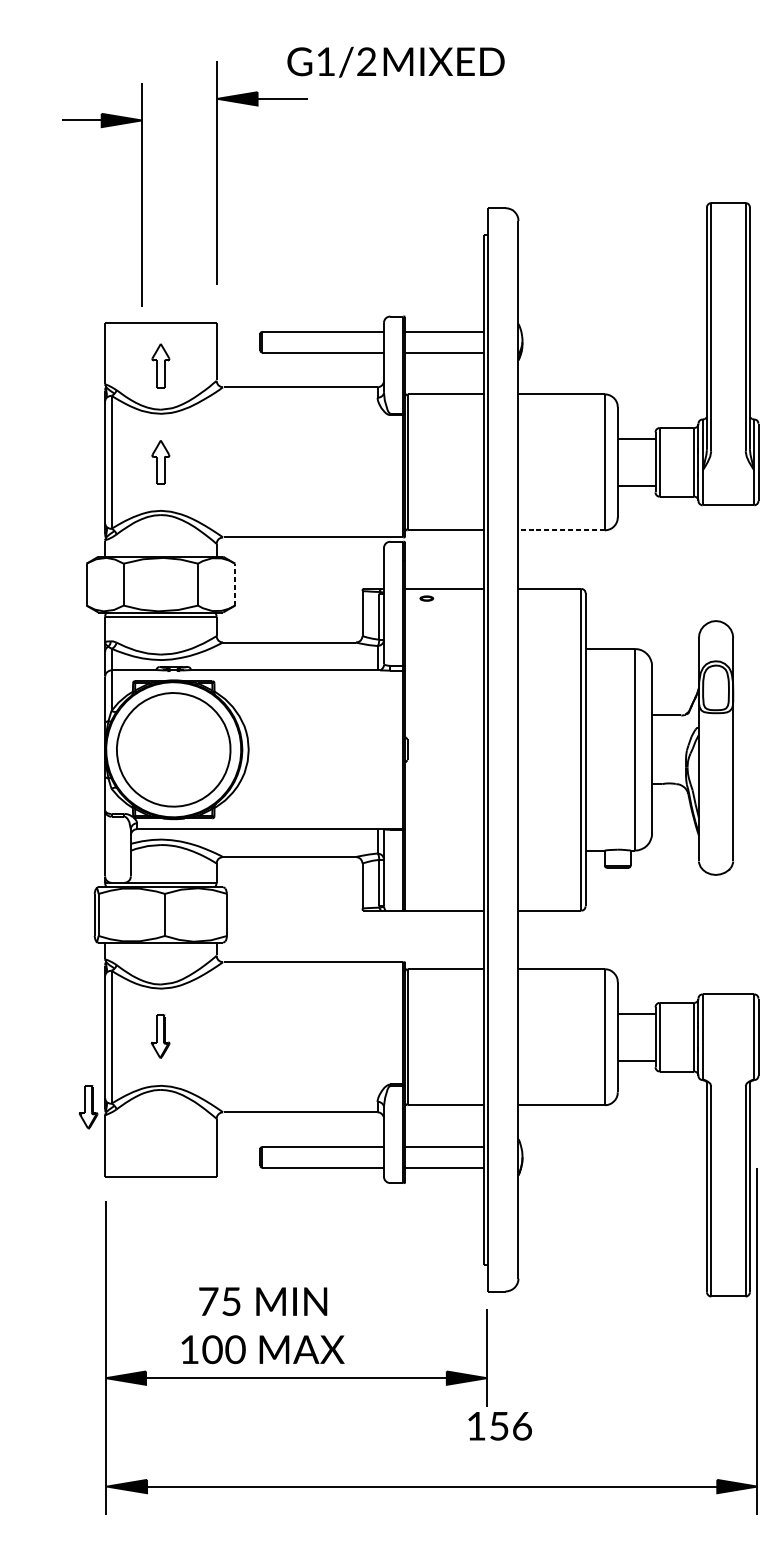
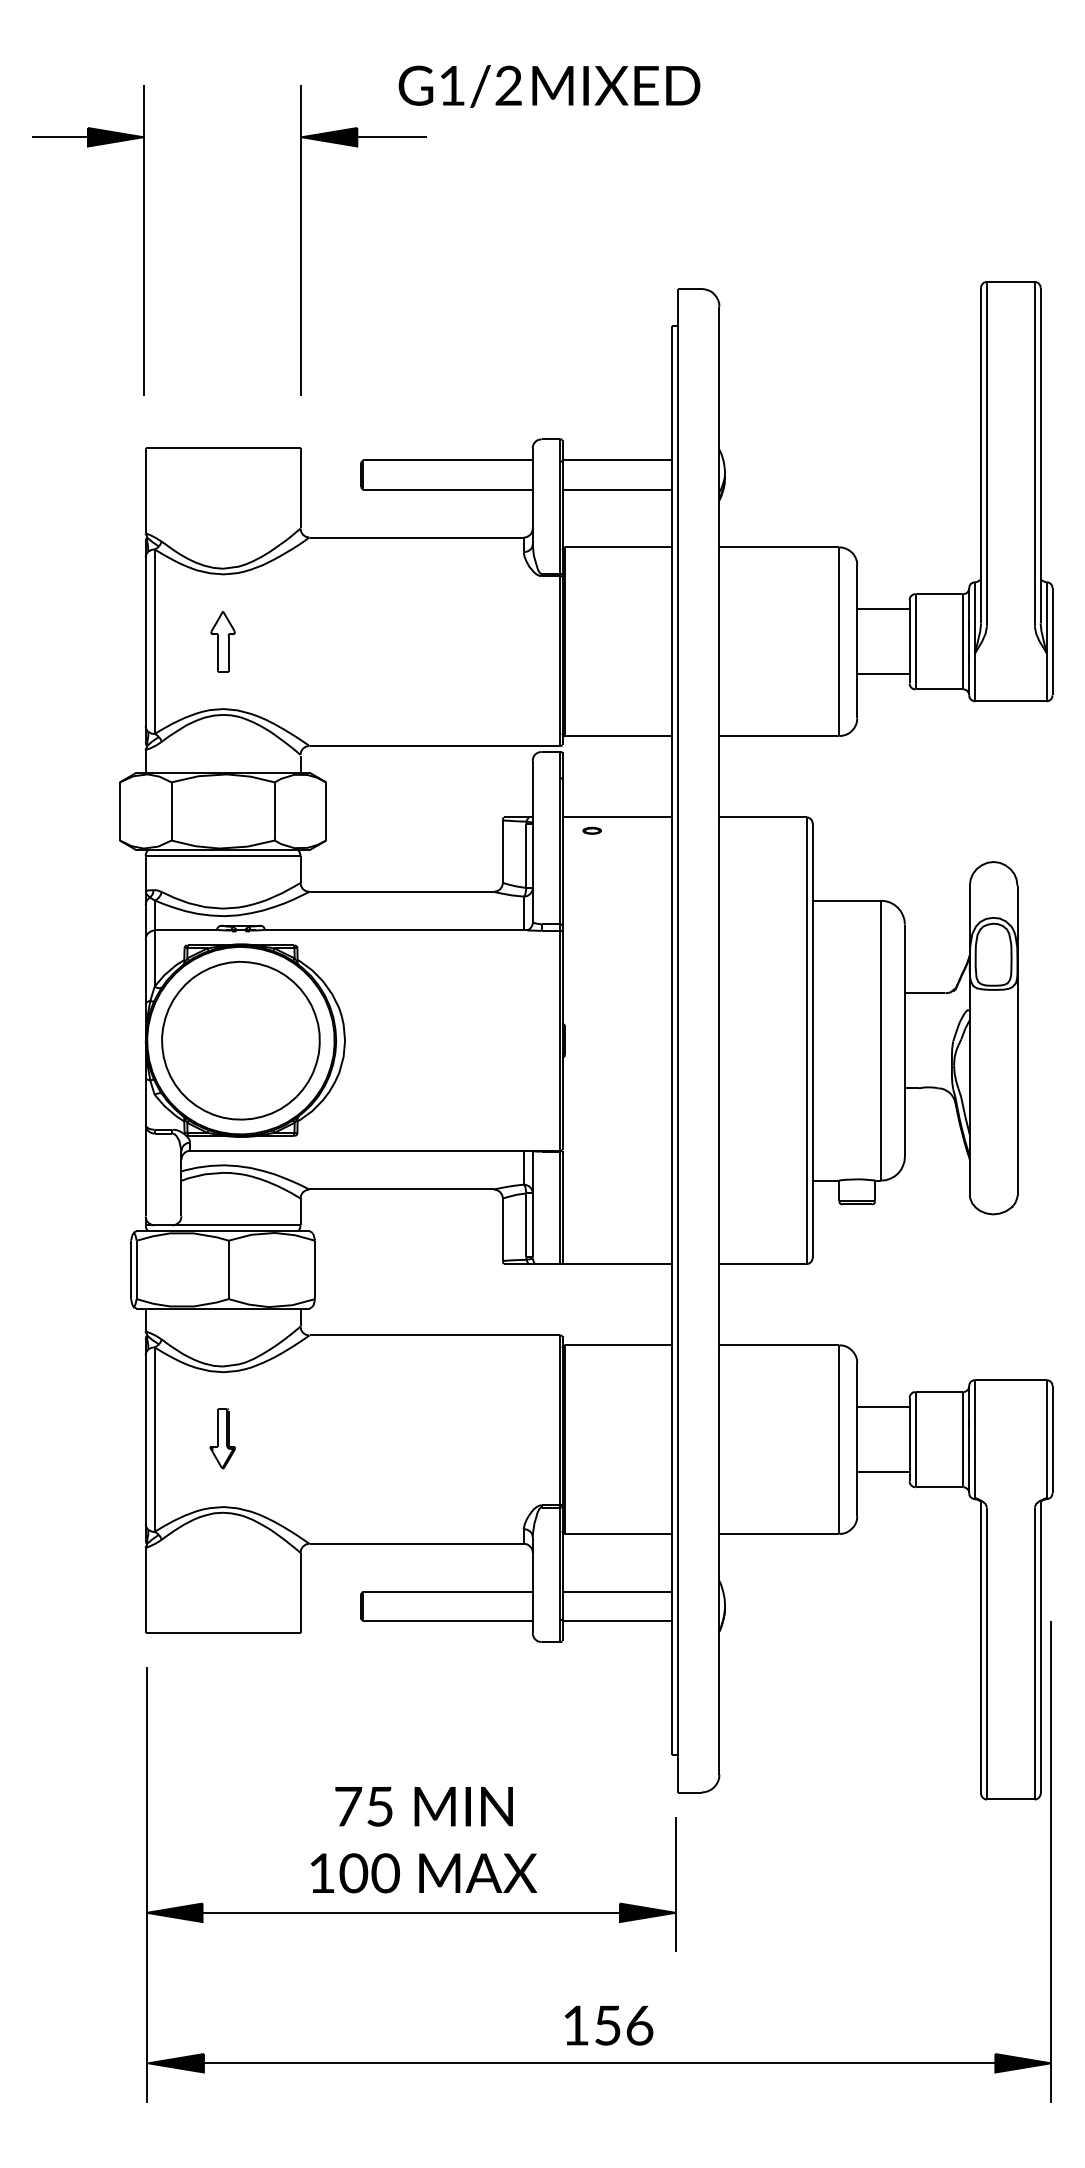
part: (141, 194) -> (143, 240), moved
part: (160, 365) -> (222, 507), removed
line: (561, 530) -> (779, 736), dashed -> solid
line: (235, 583) -> (326, 810), dashed -> solid
part: (88, 1107) -> (122, 1536), removed
text: (262, 1326) -> (423, 1840), moved
text: (500, 1426) -> (609, 2025), moved

